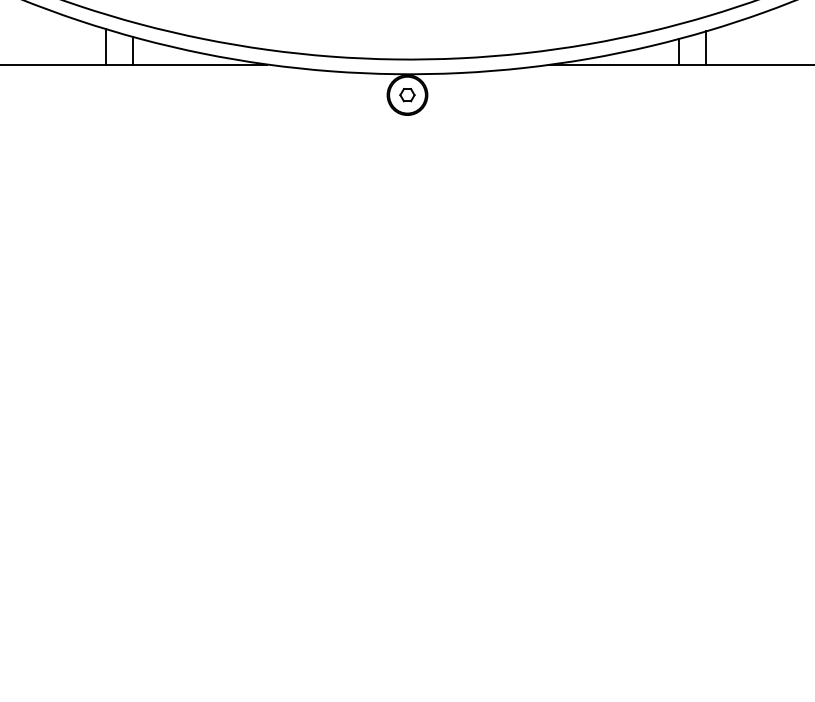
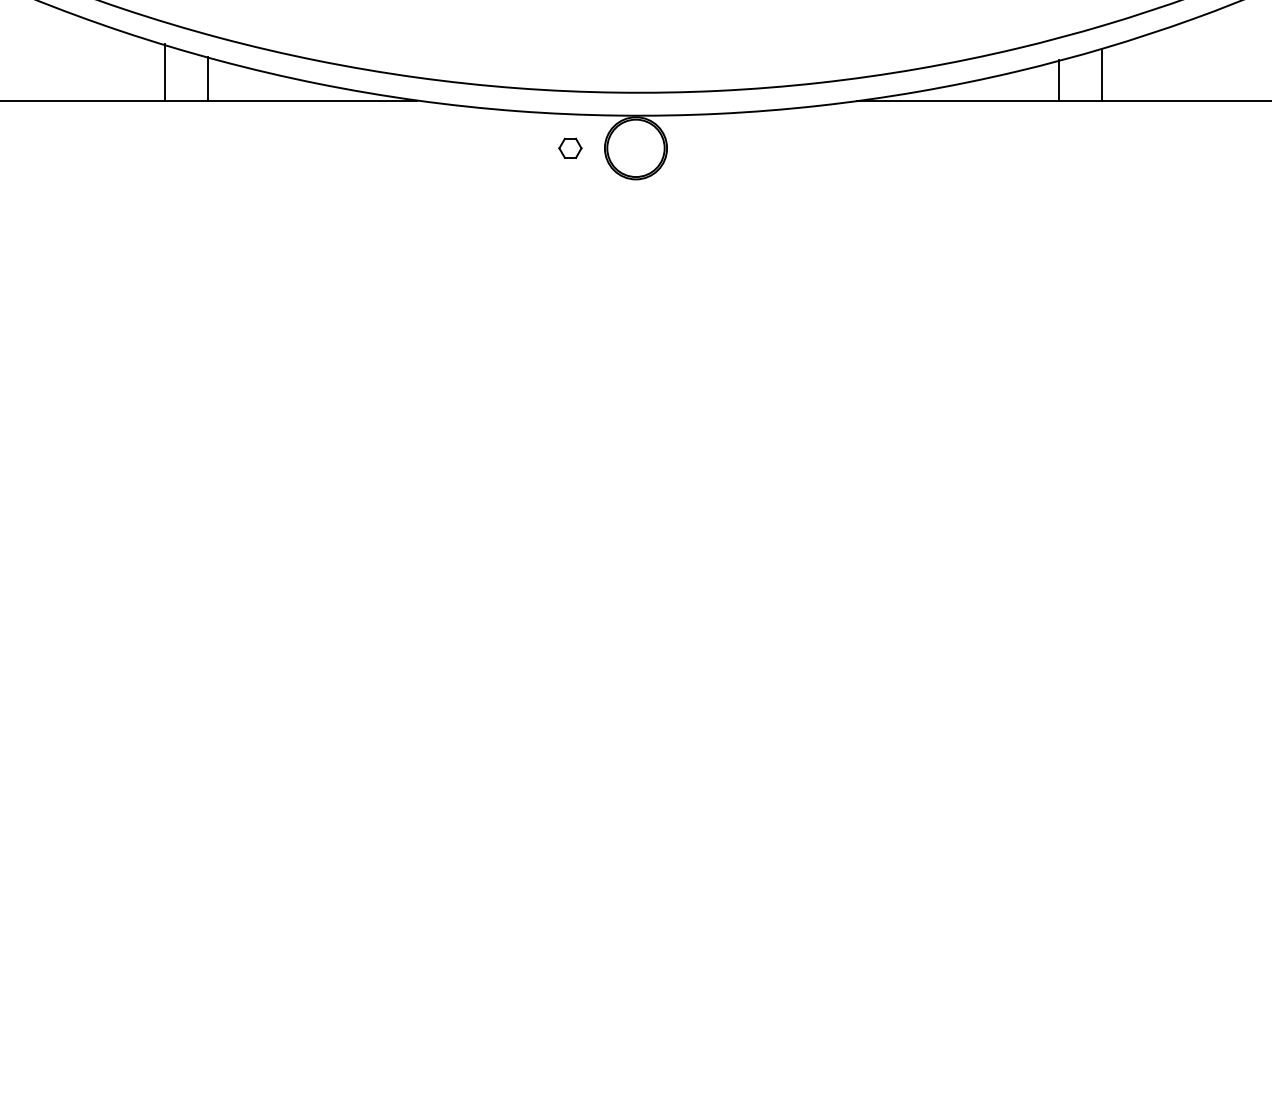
part: (407, 95) -> (570, 148), moved

